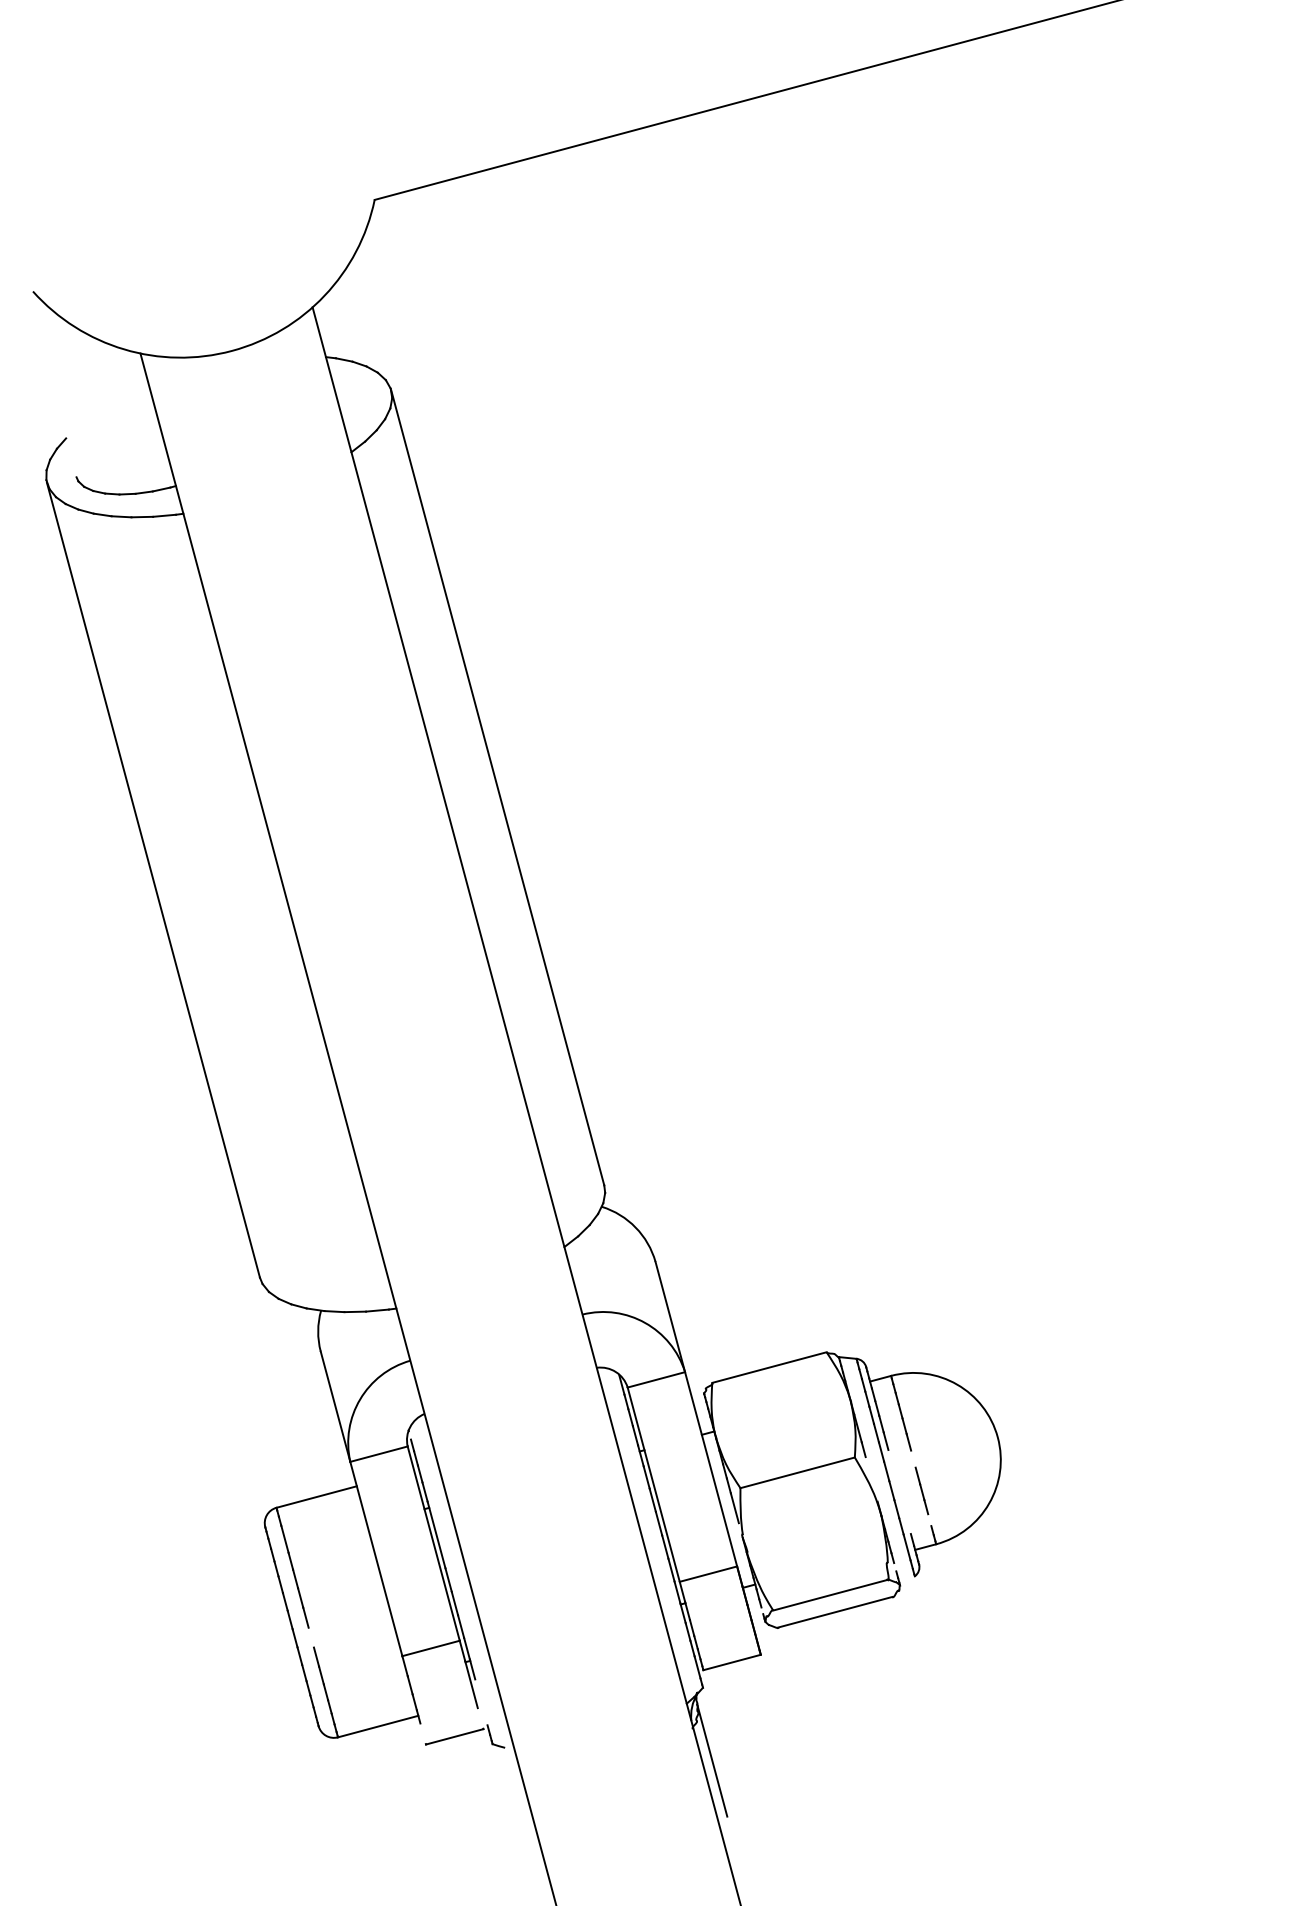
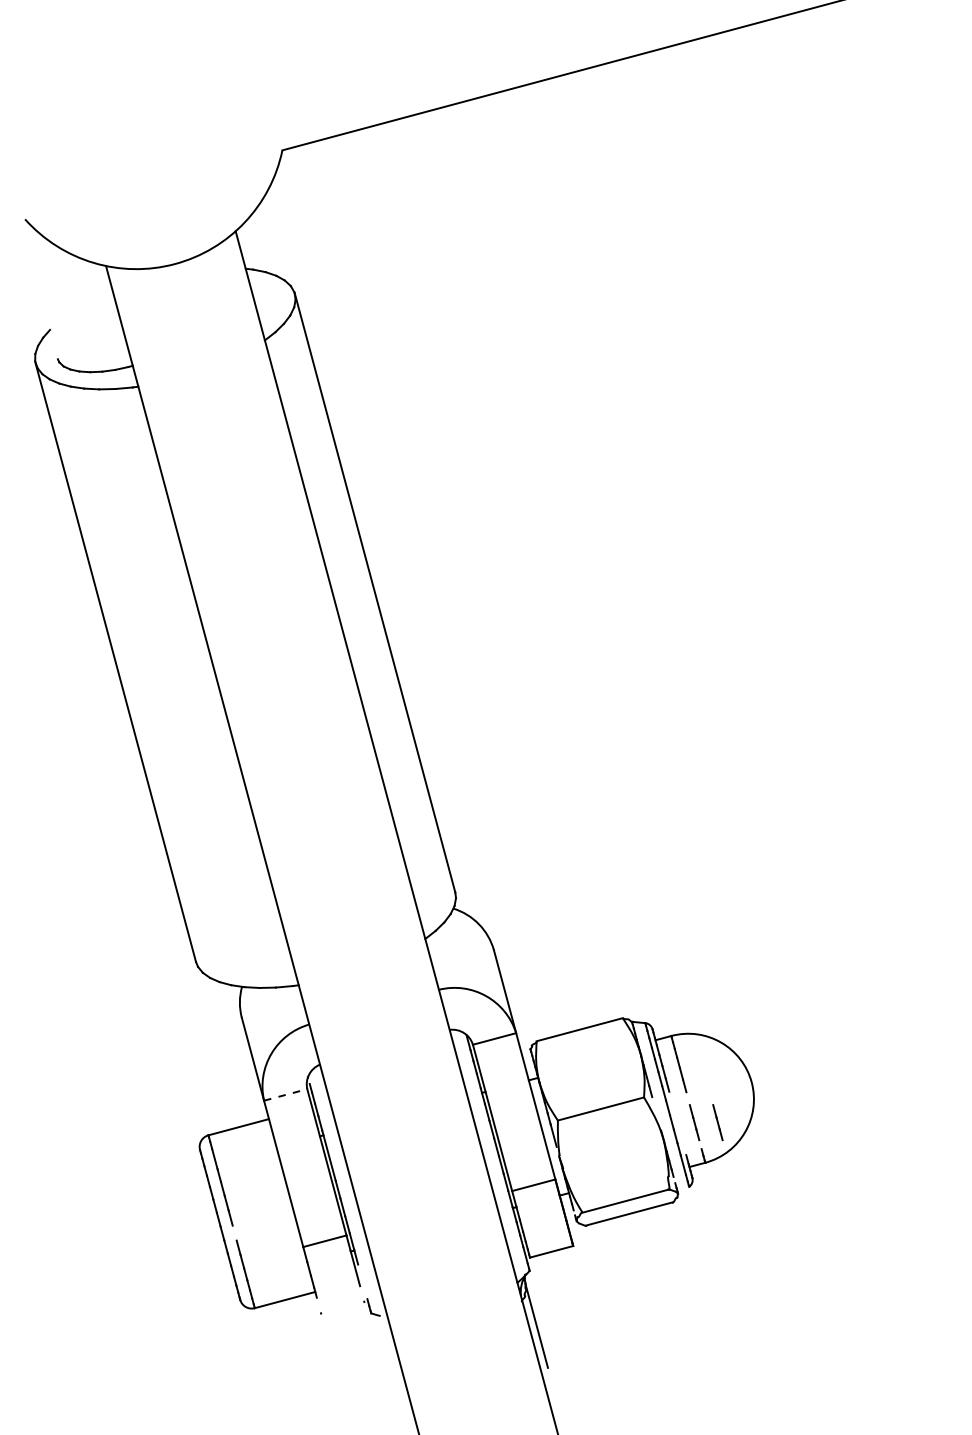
line: (379, 1454) -> (286, 1095), solid -> dashed
line: (952, 1490) -> (717, 1122), added
line: (454, 1736) -> (342, 1307), removed

